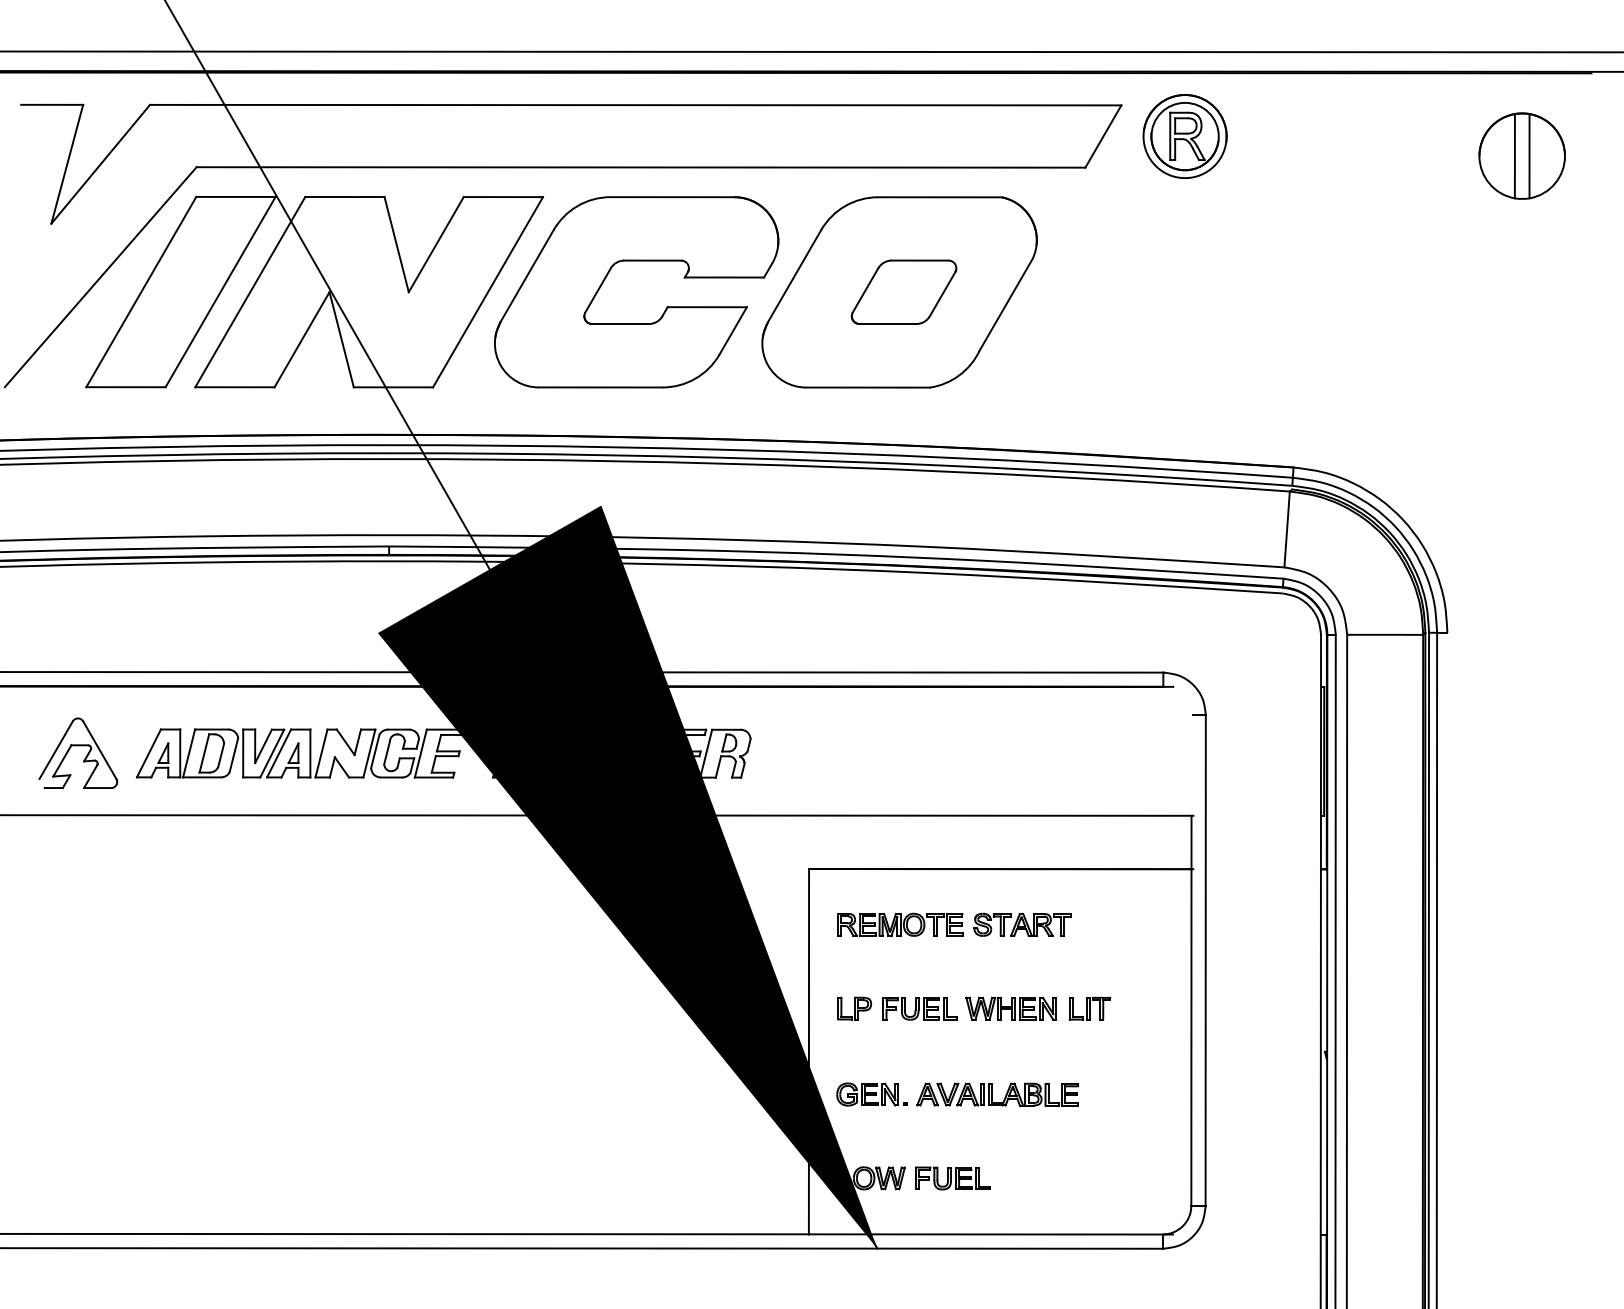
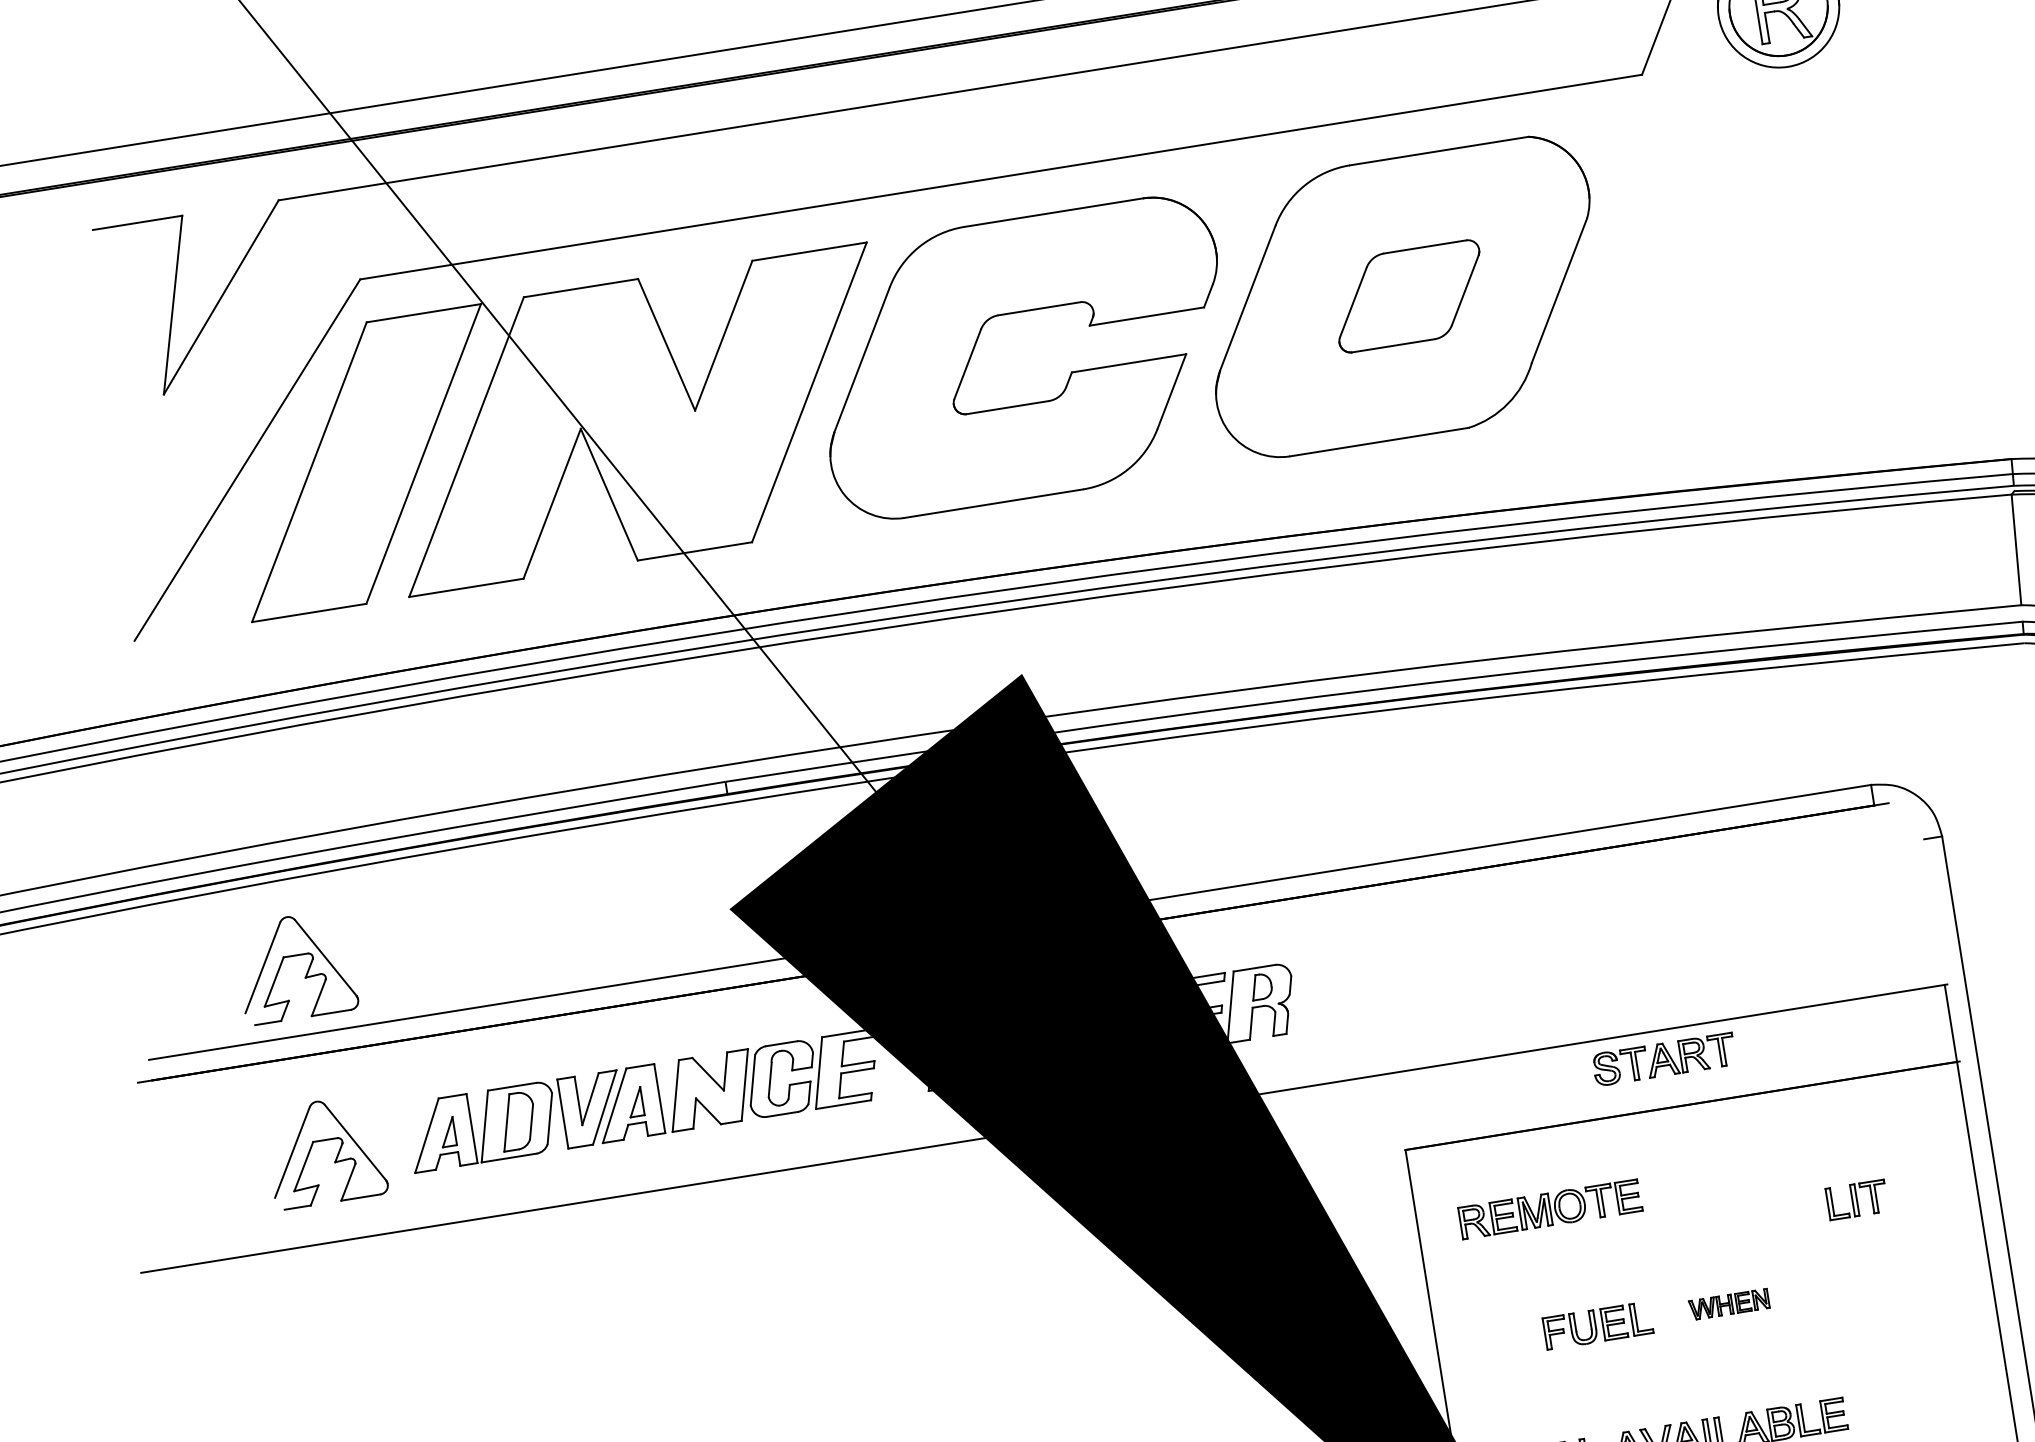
part: (78, 618) -> (294, 957), added
part: (1022, 924) -> (1663, 1059), moved
part: (854, 1008) -> (1503, 1340), removed
part: (1010, 1008) -> (1728, 1304), size x0.6
part: (1089, 1008) -> (1856, 1199), moved

